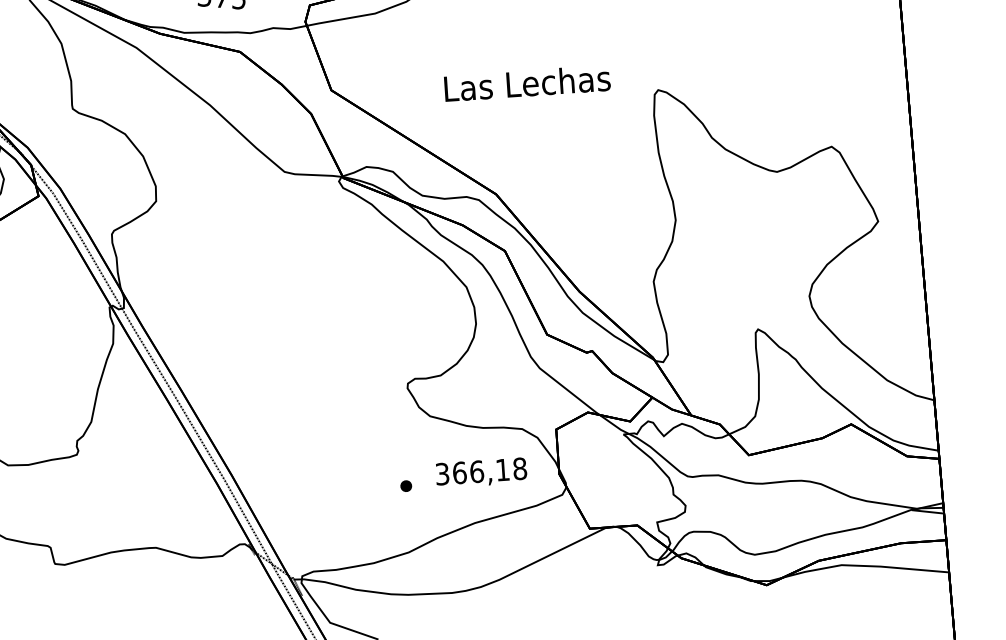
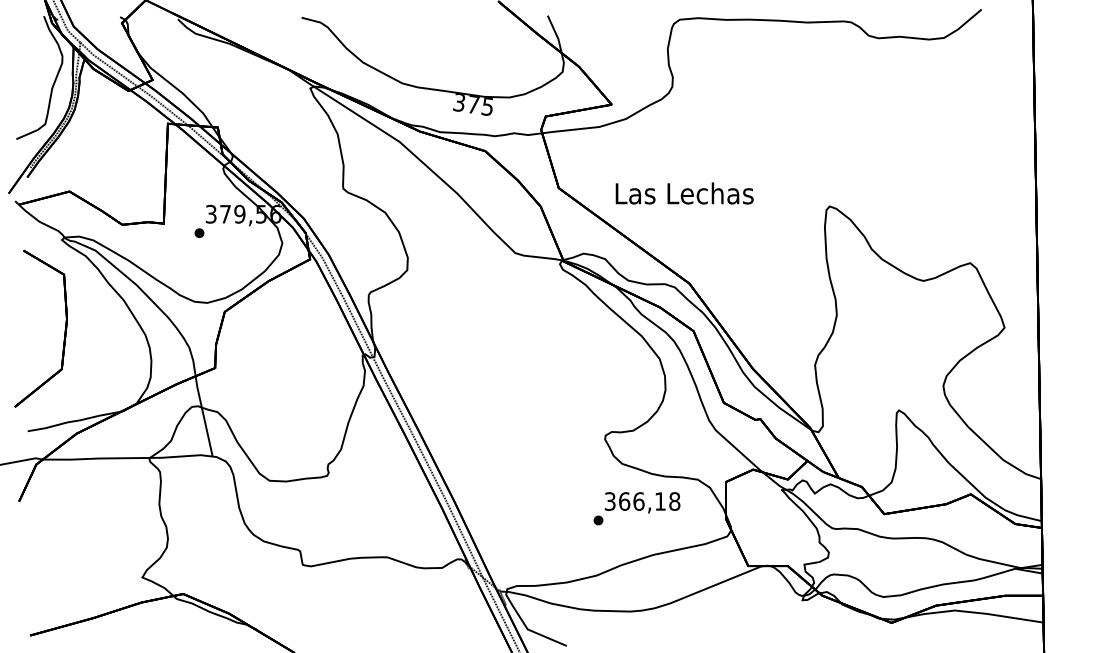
text: (527, 83) -> (684, 193), moved
text: (481, 472) -> (642, 502), moved

